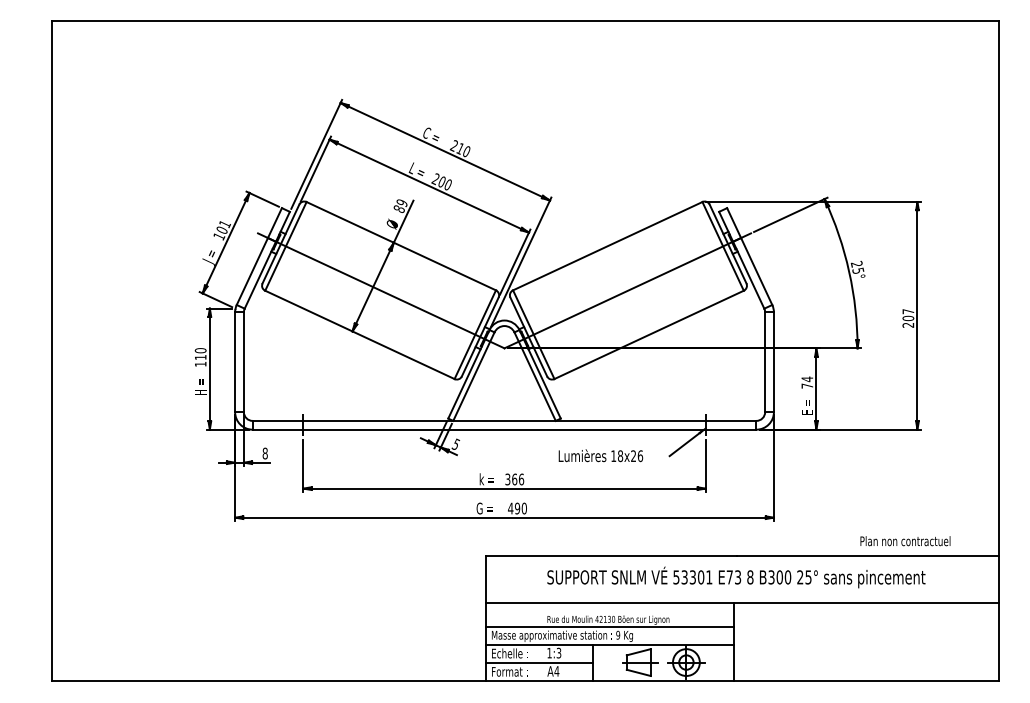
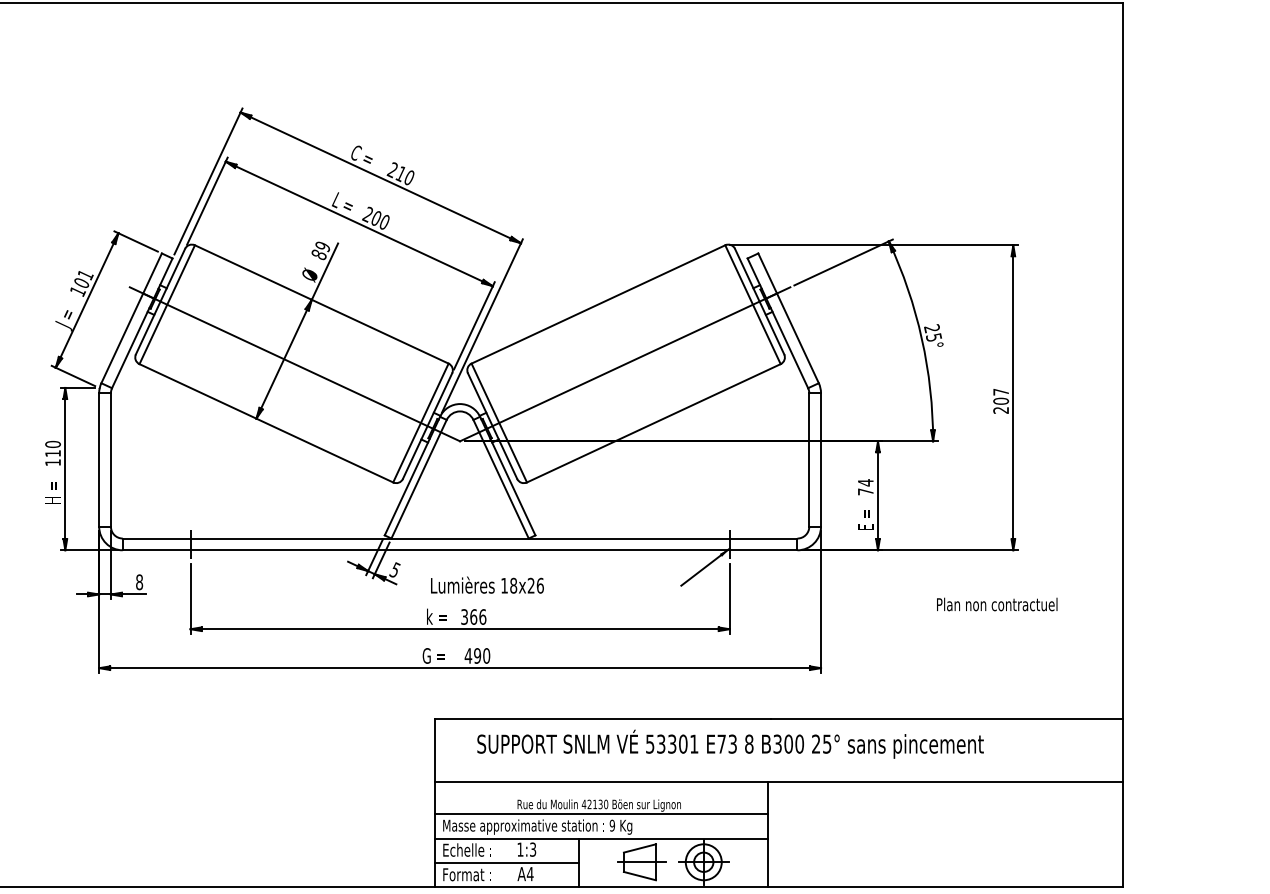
text: (600, 455) -> (486, 584), moved
text: (905, 541) -> (997, 604), moved
text: (736, 577) -> (730, 744), moved

